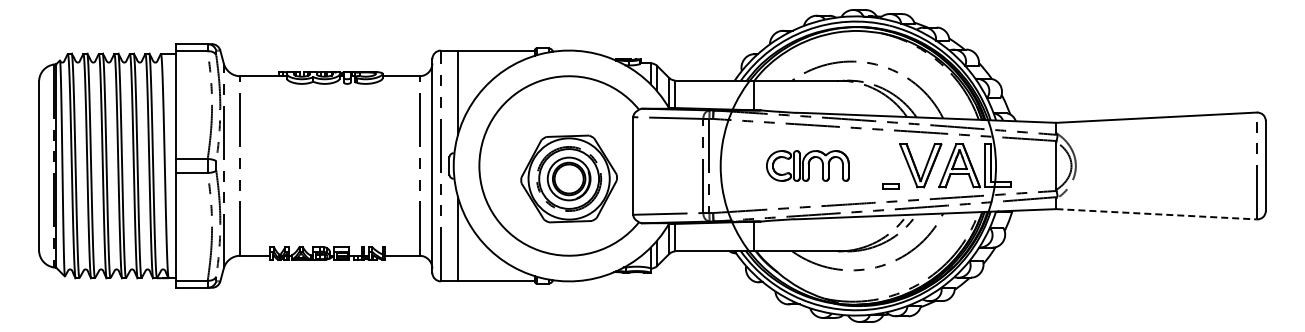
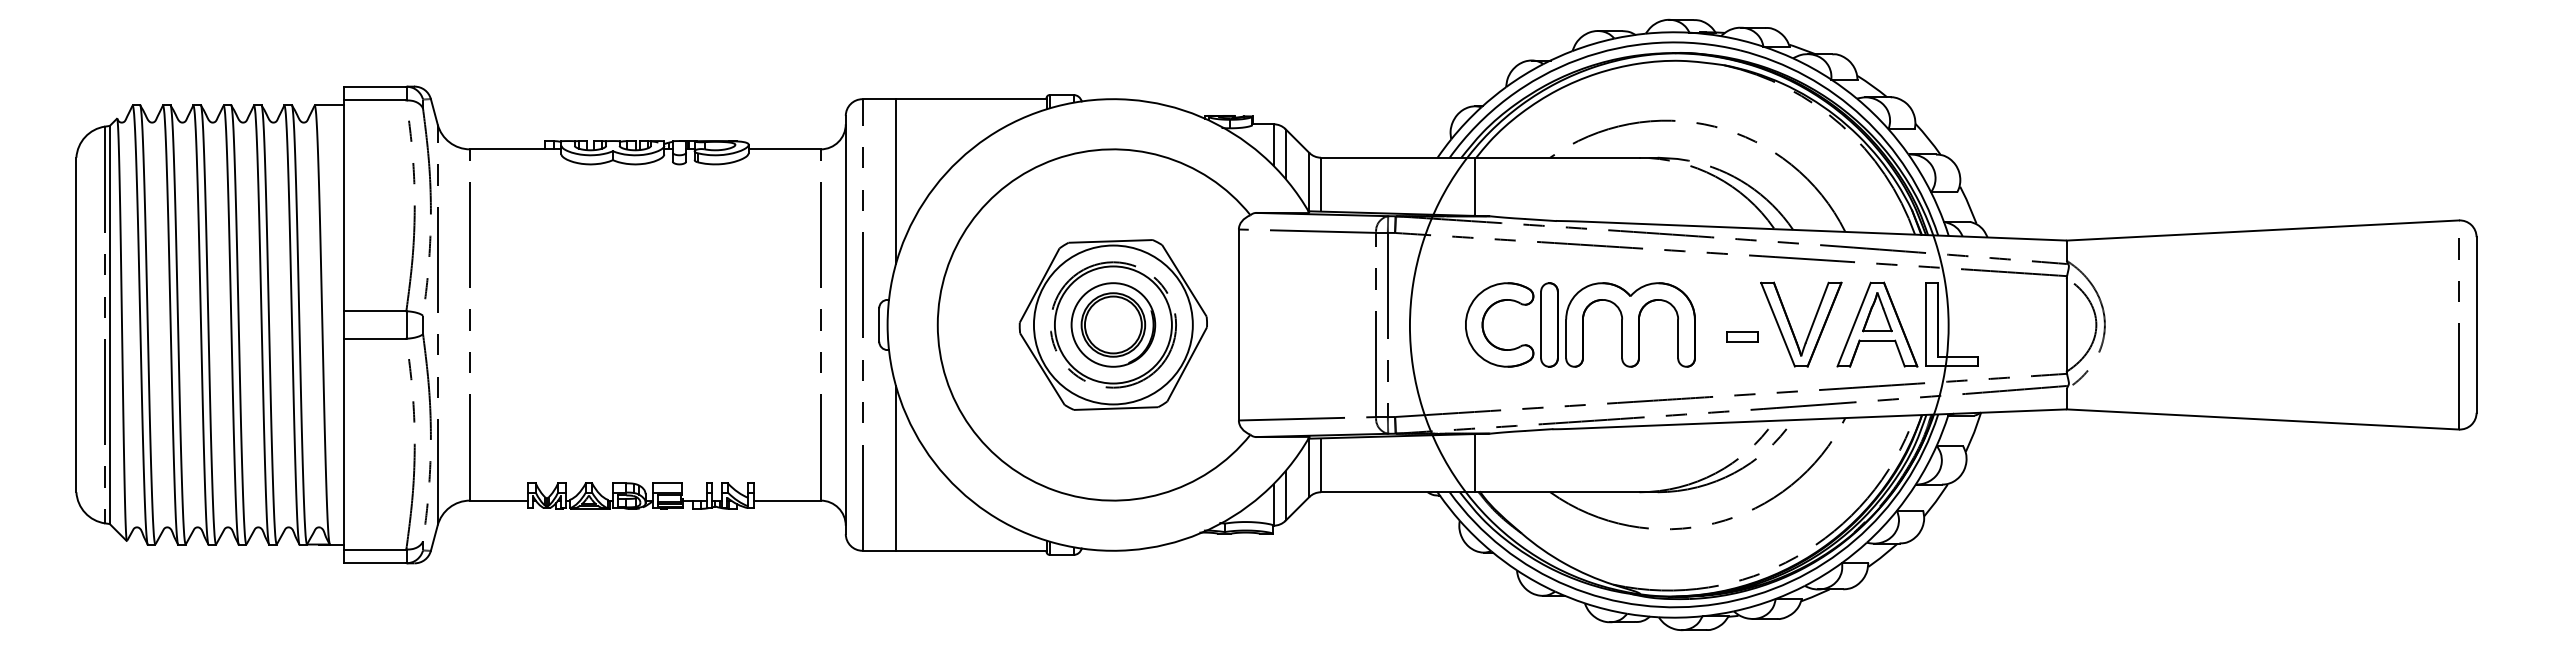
part: (807, 165) -> (1579, 324), size x1.43
part: (568, 178) -> (1112, 324), moved
part: (890, 186) -> (1742, 337), moved
line: (1157, 214) -> (2264, 419), dashed -> solid

